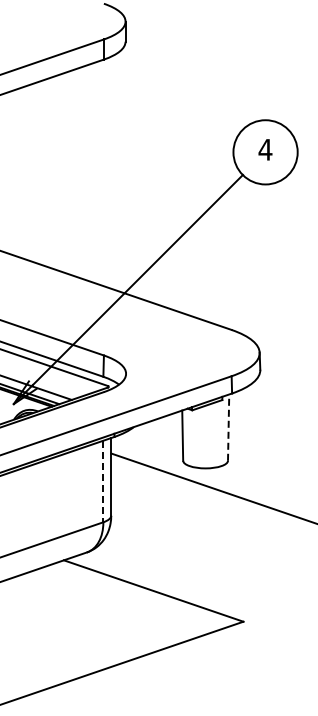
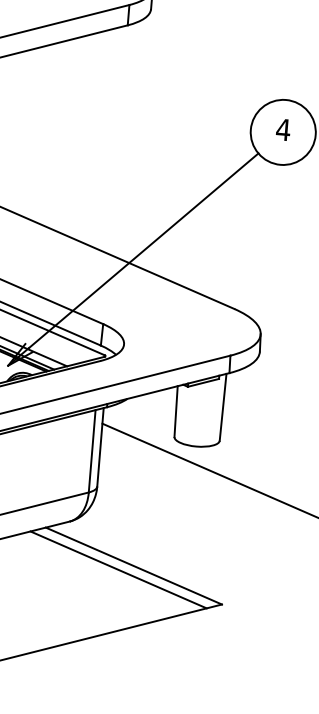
line: (228, 427) -> (223, 407), dashed -> solid
line: (103, 481) -> (92, 451), dashed -> solid
line: (138, 595) -> (118, 569), added

